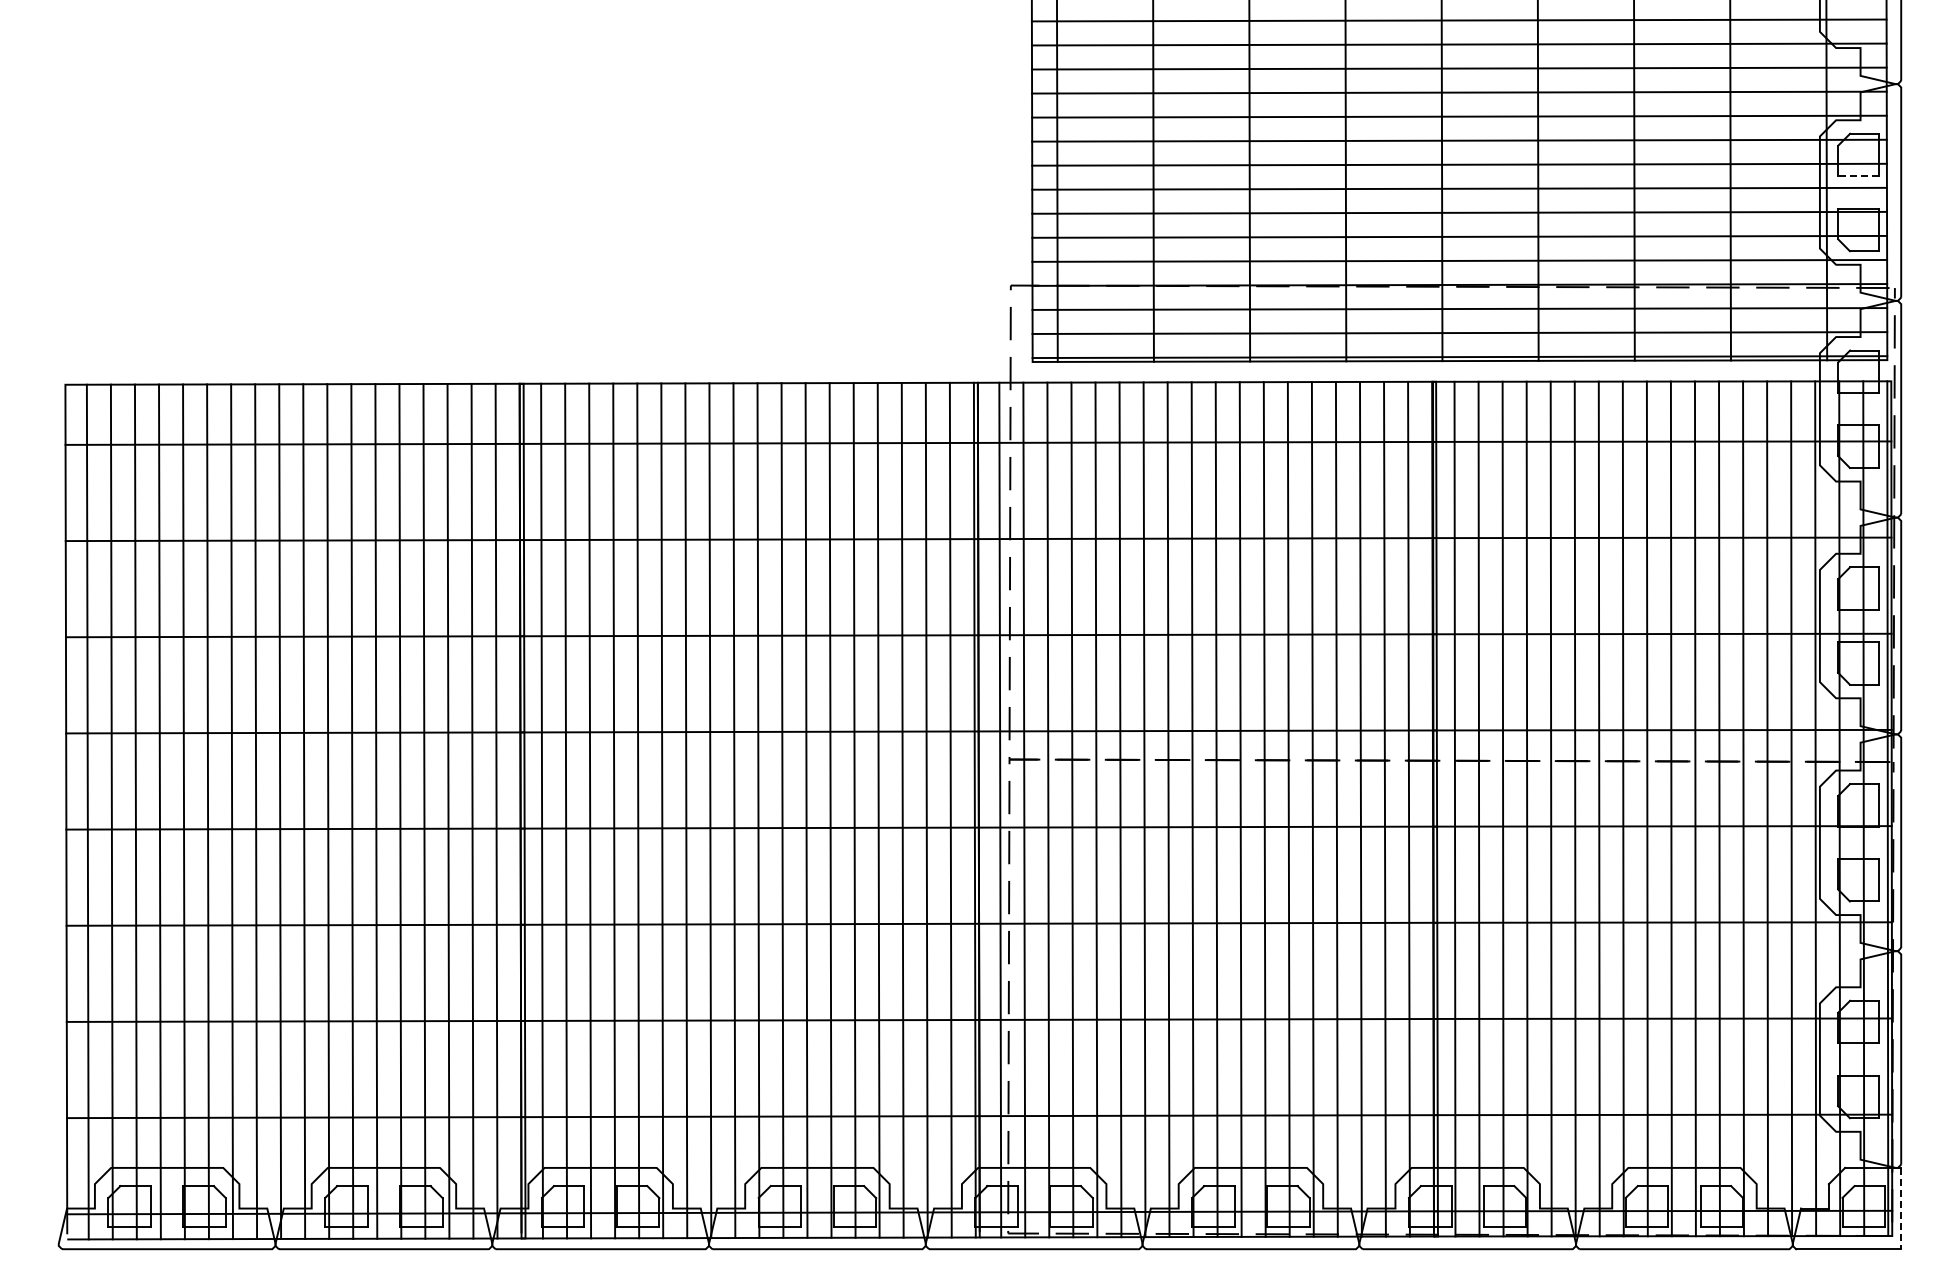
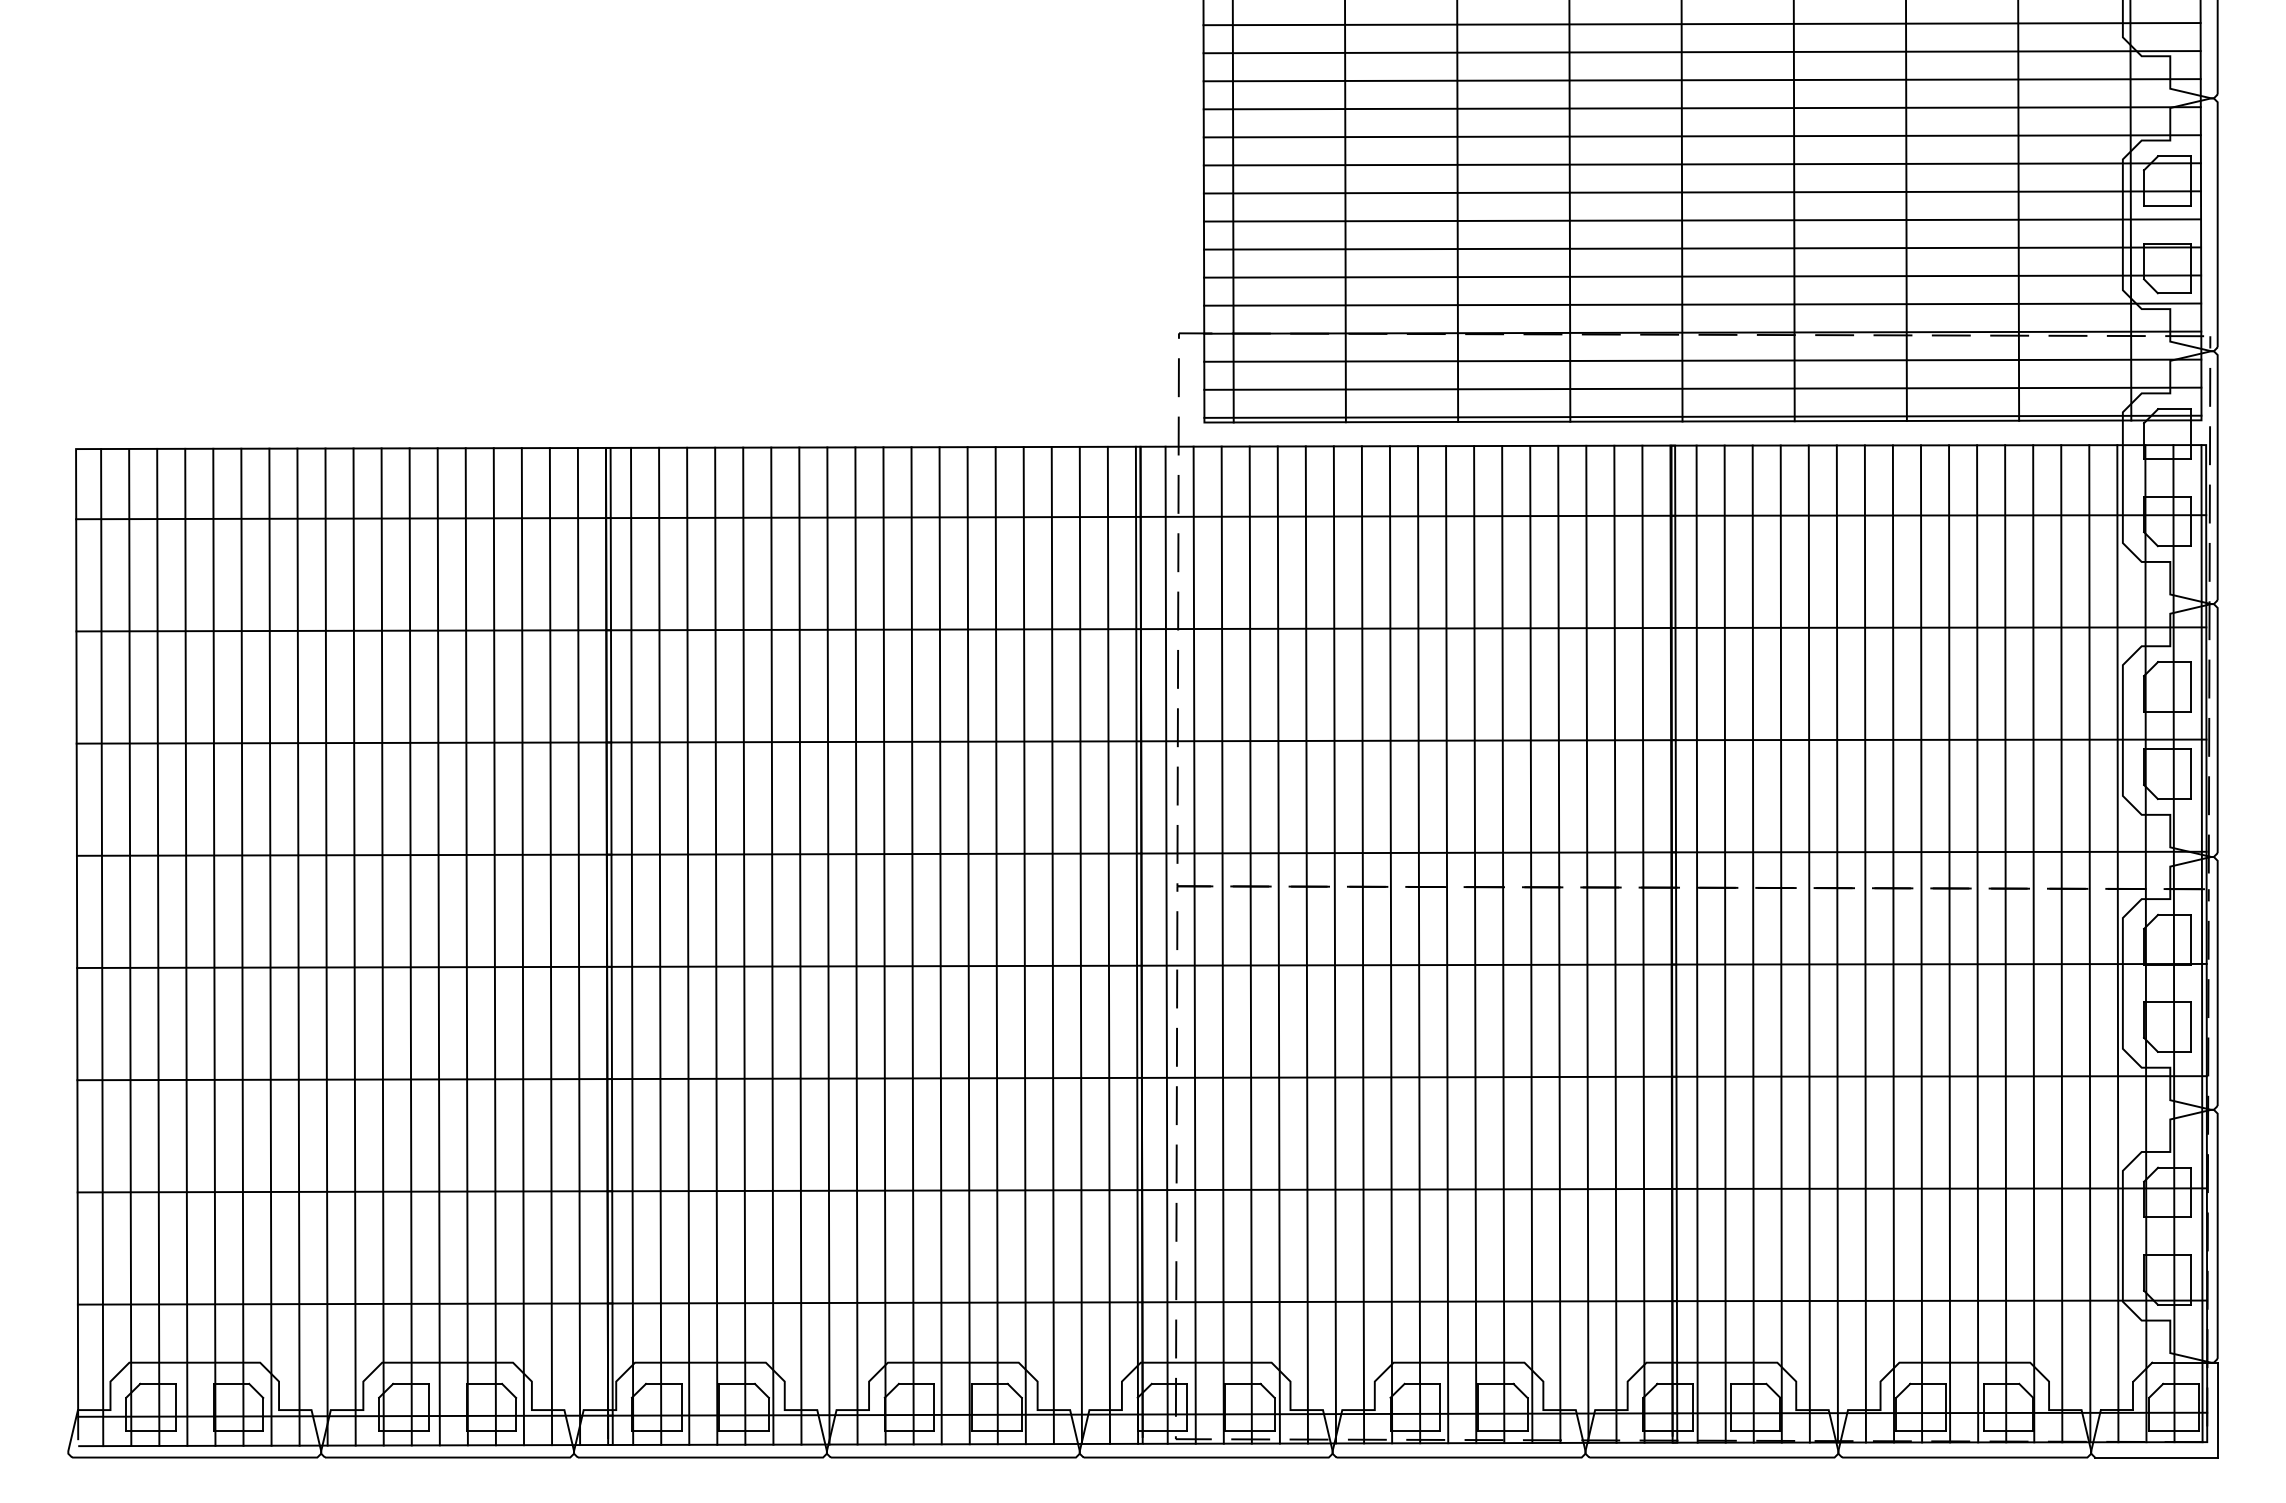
line: (1857, 176) -> (2166, 206), dashed -> solid
line: (1901, 1208) -> (2218, 1410), dashed -> solid

